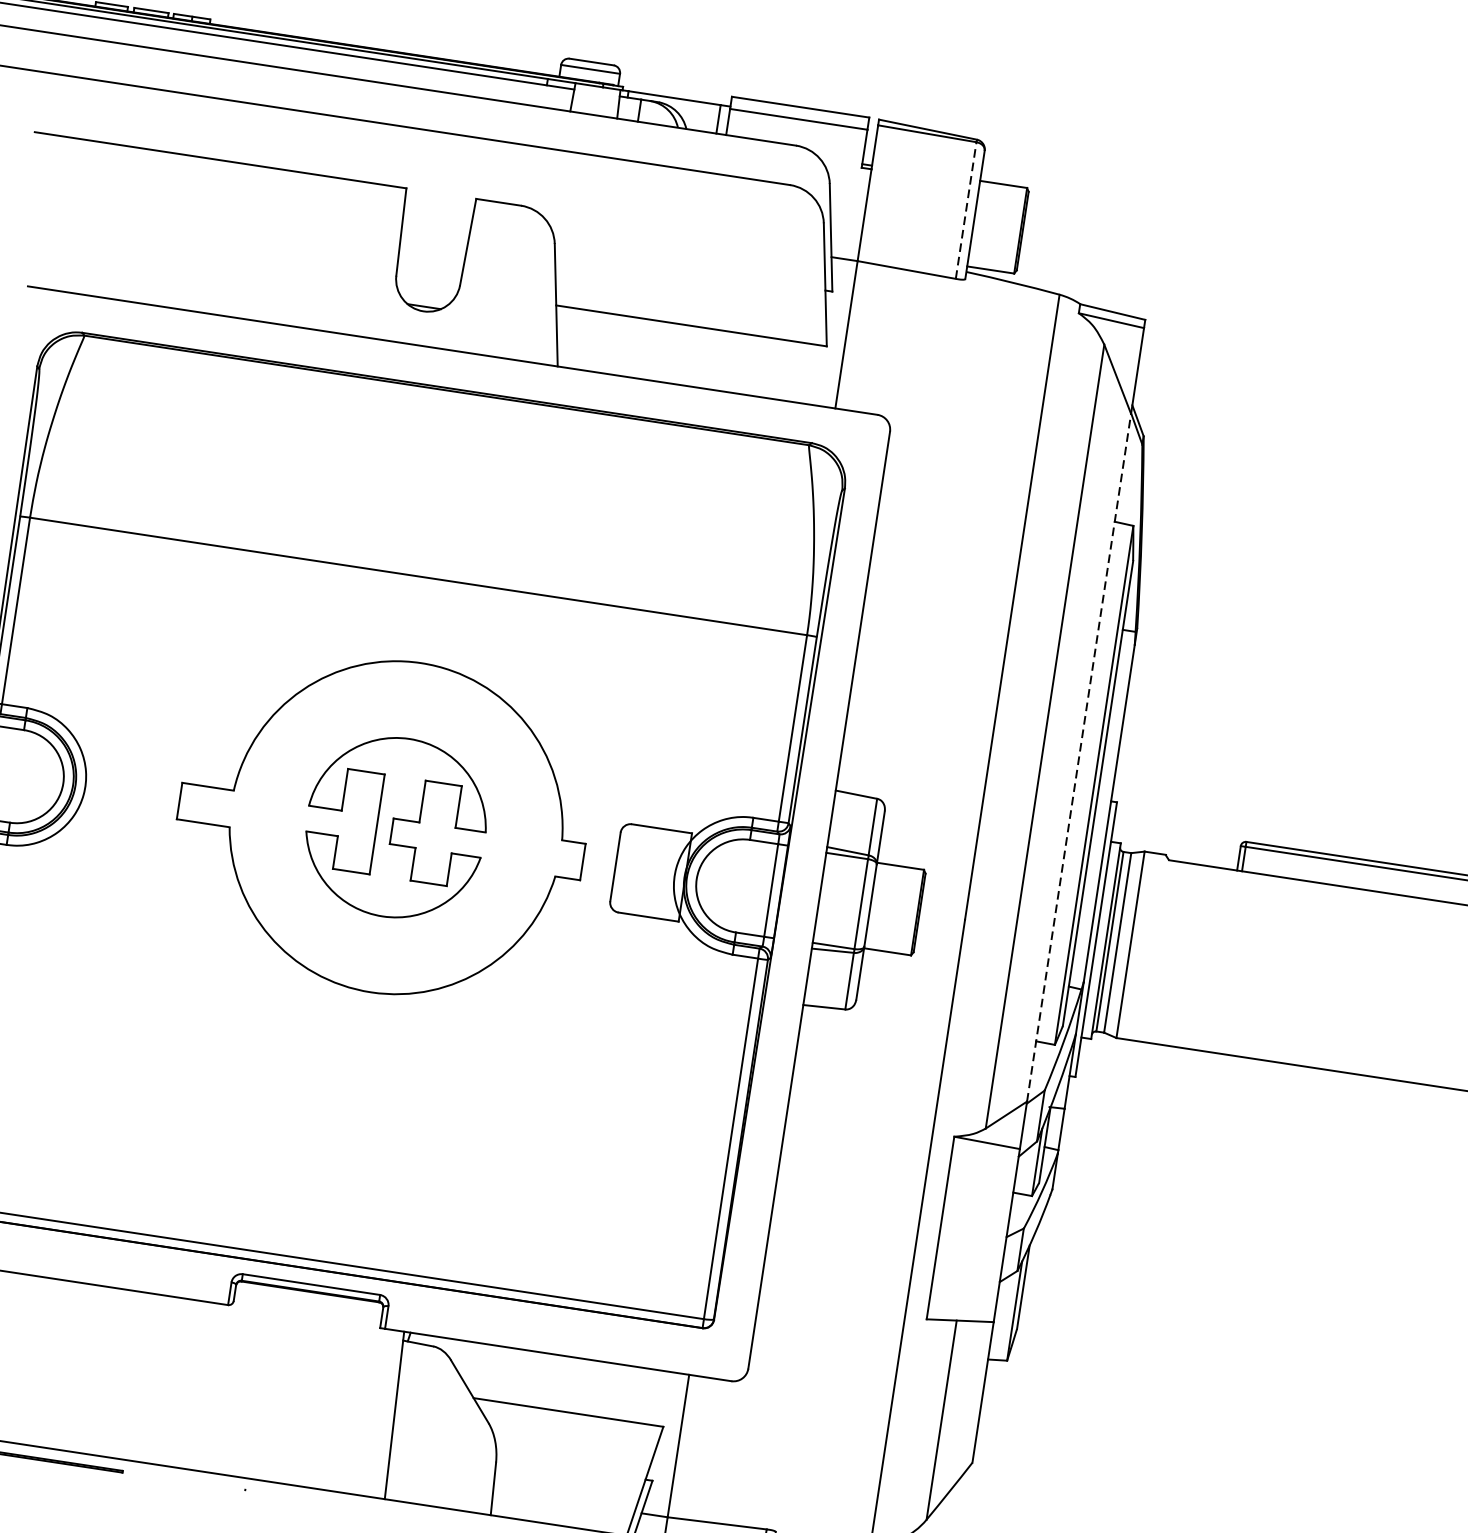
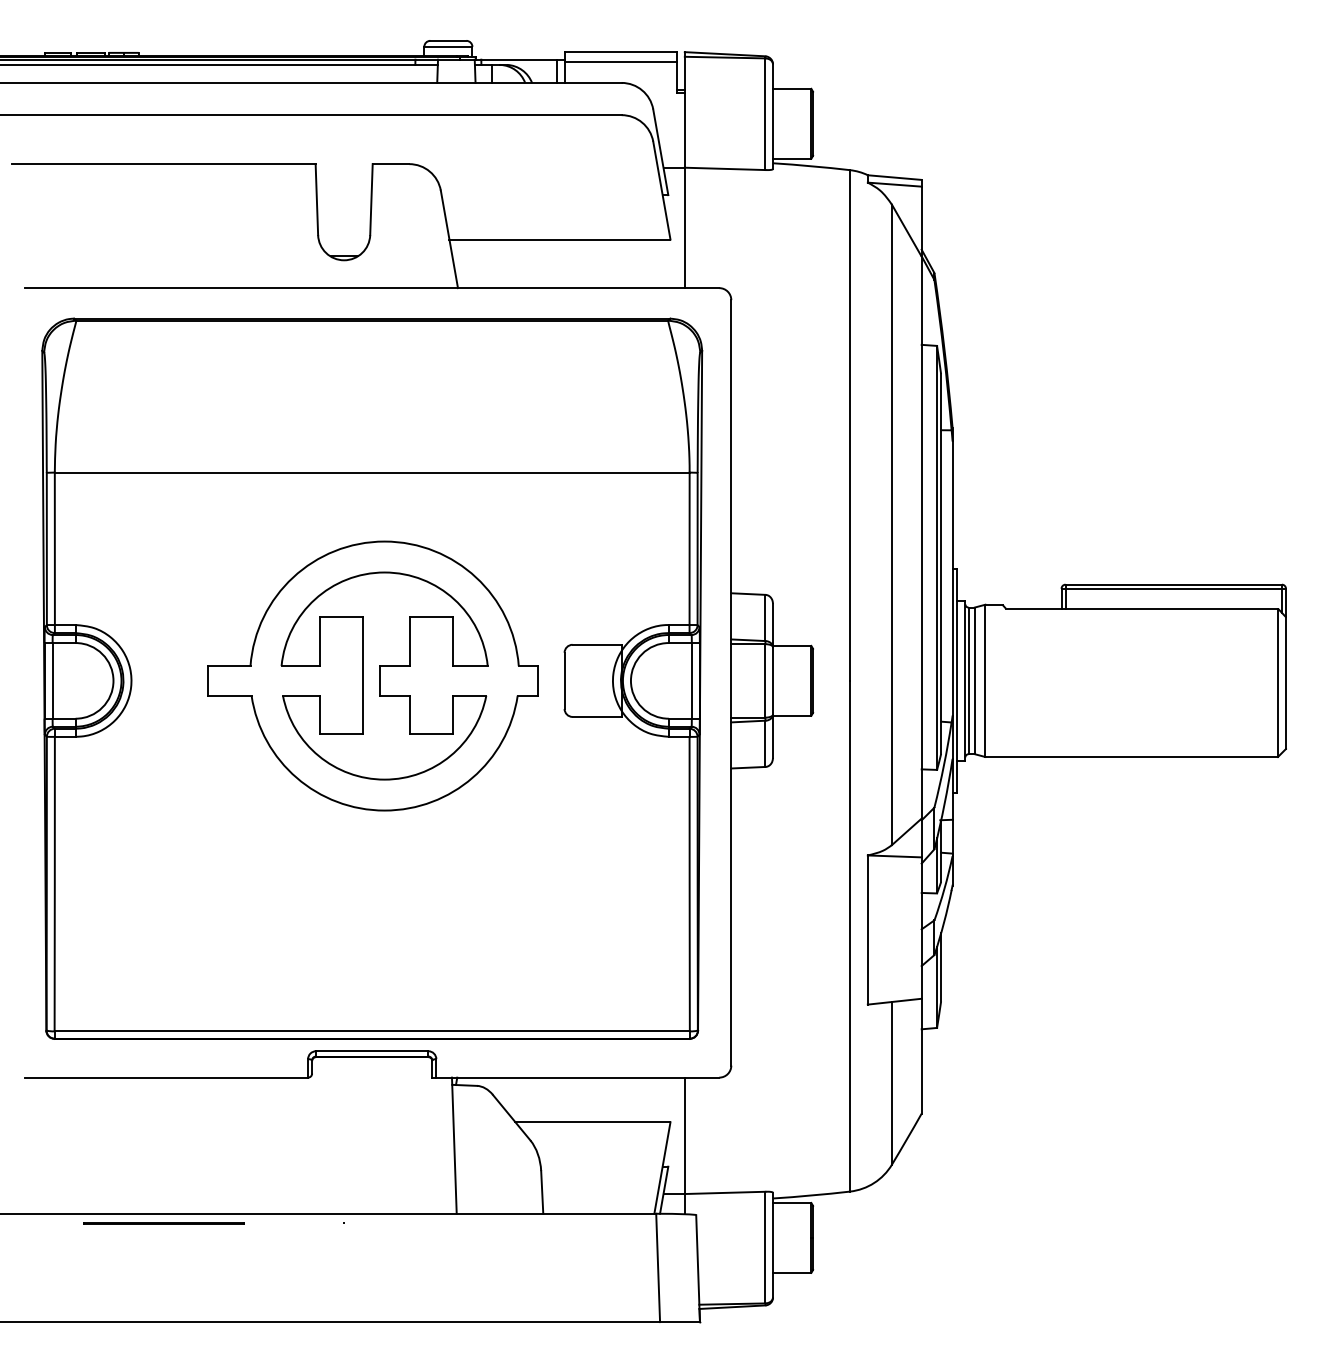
line: (966, 210) -> (765, 114), dashed -> solid
line: (1078, 757) -> (921, 537), dashed -> solid
part: (396, 827) -> (384, 675), size x1.43

